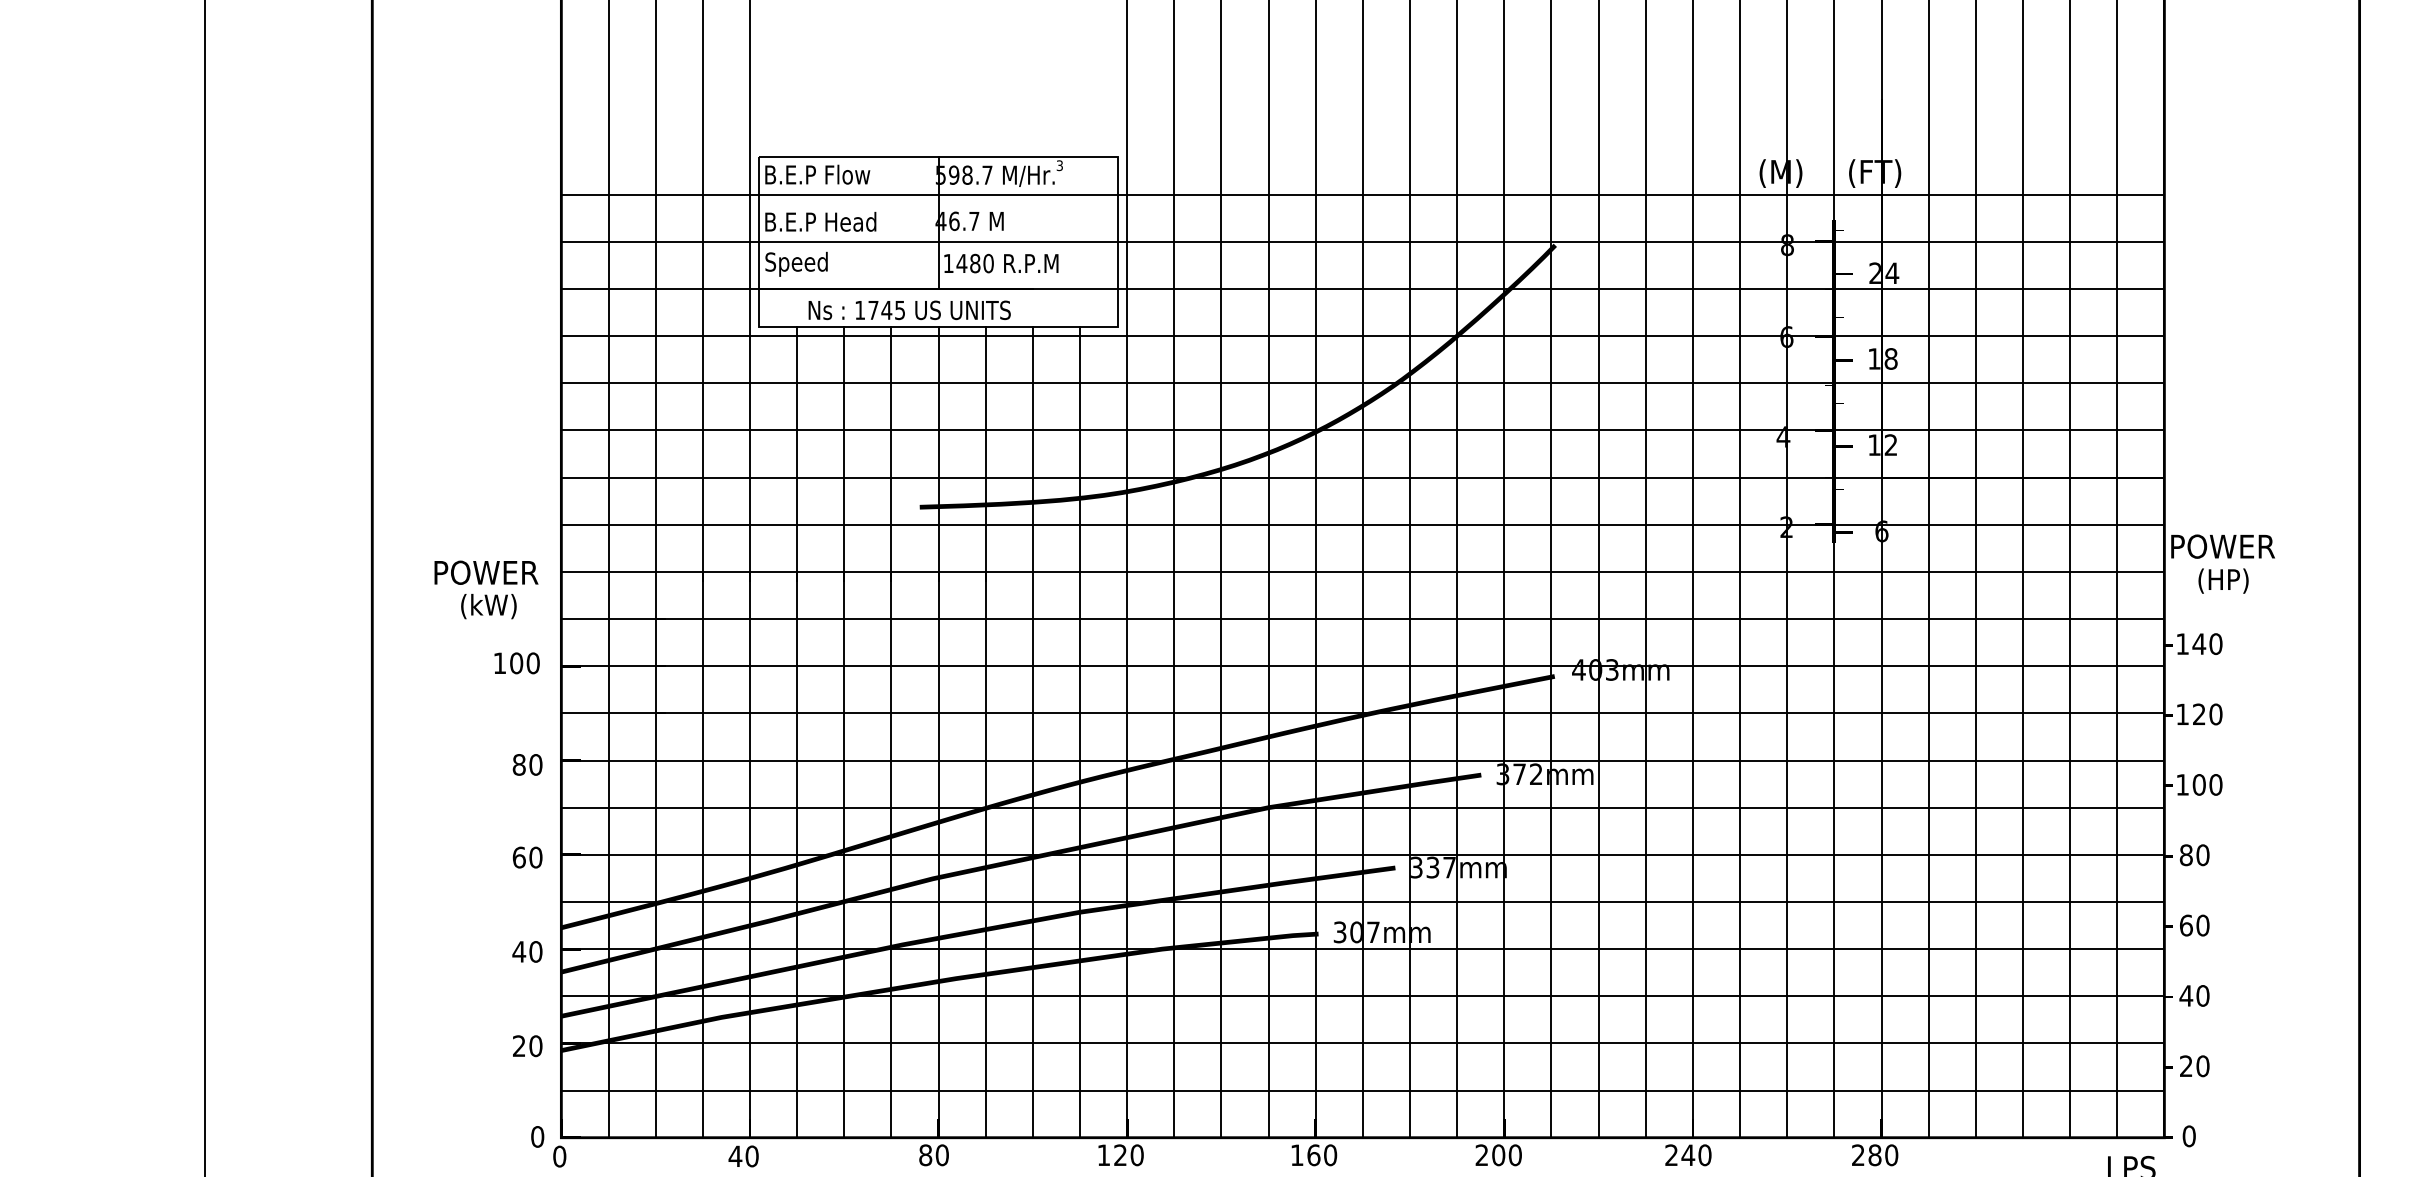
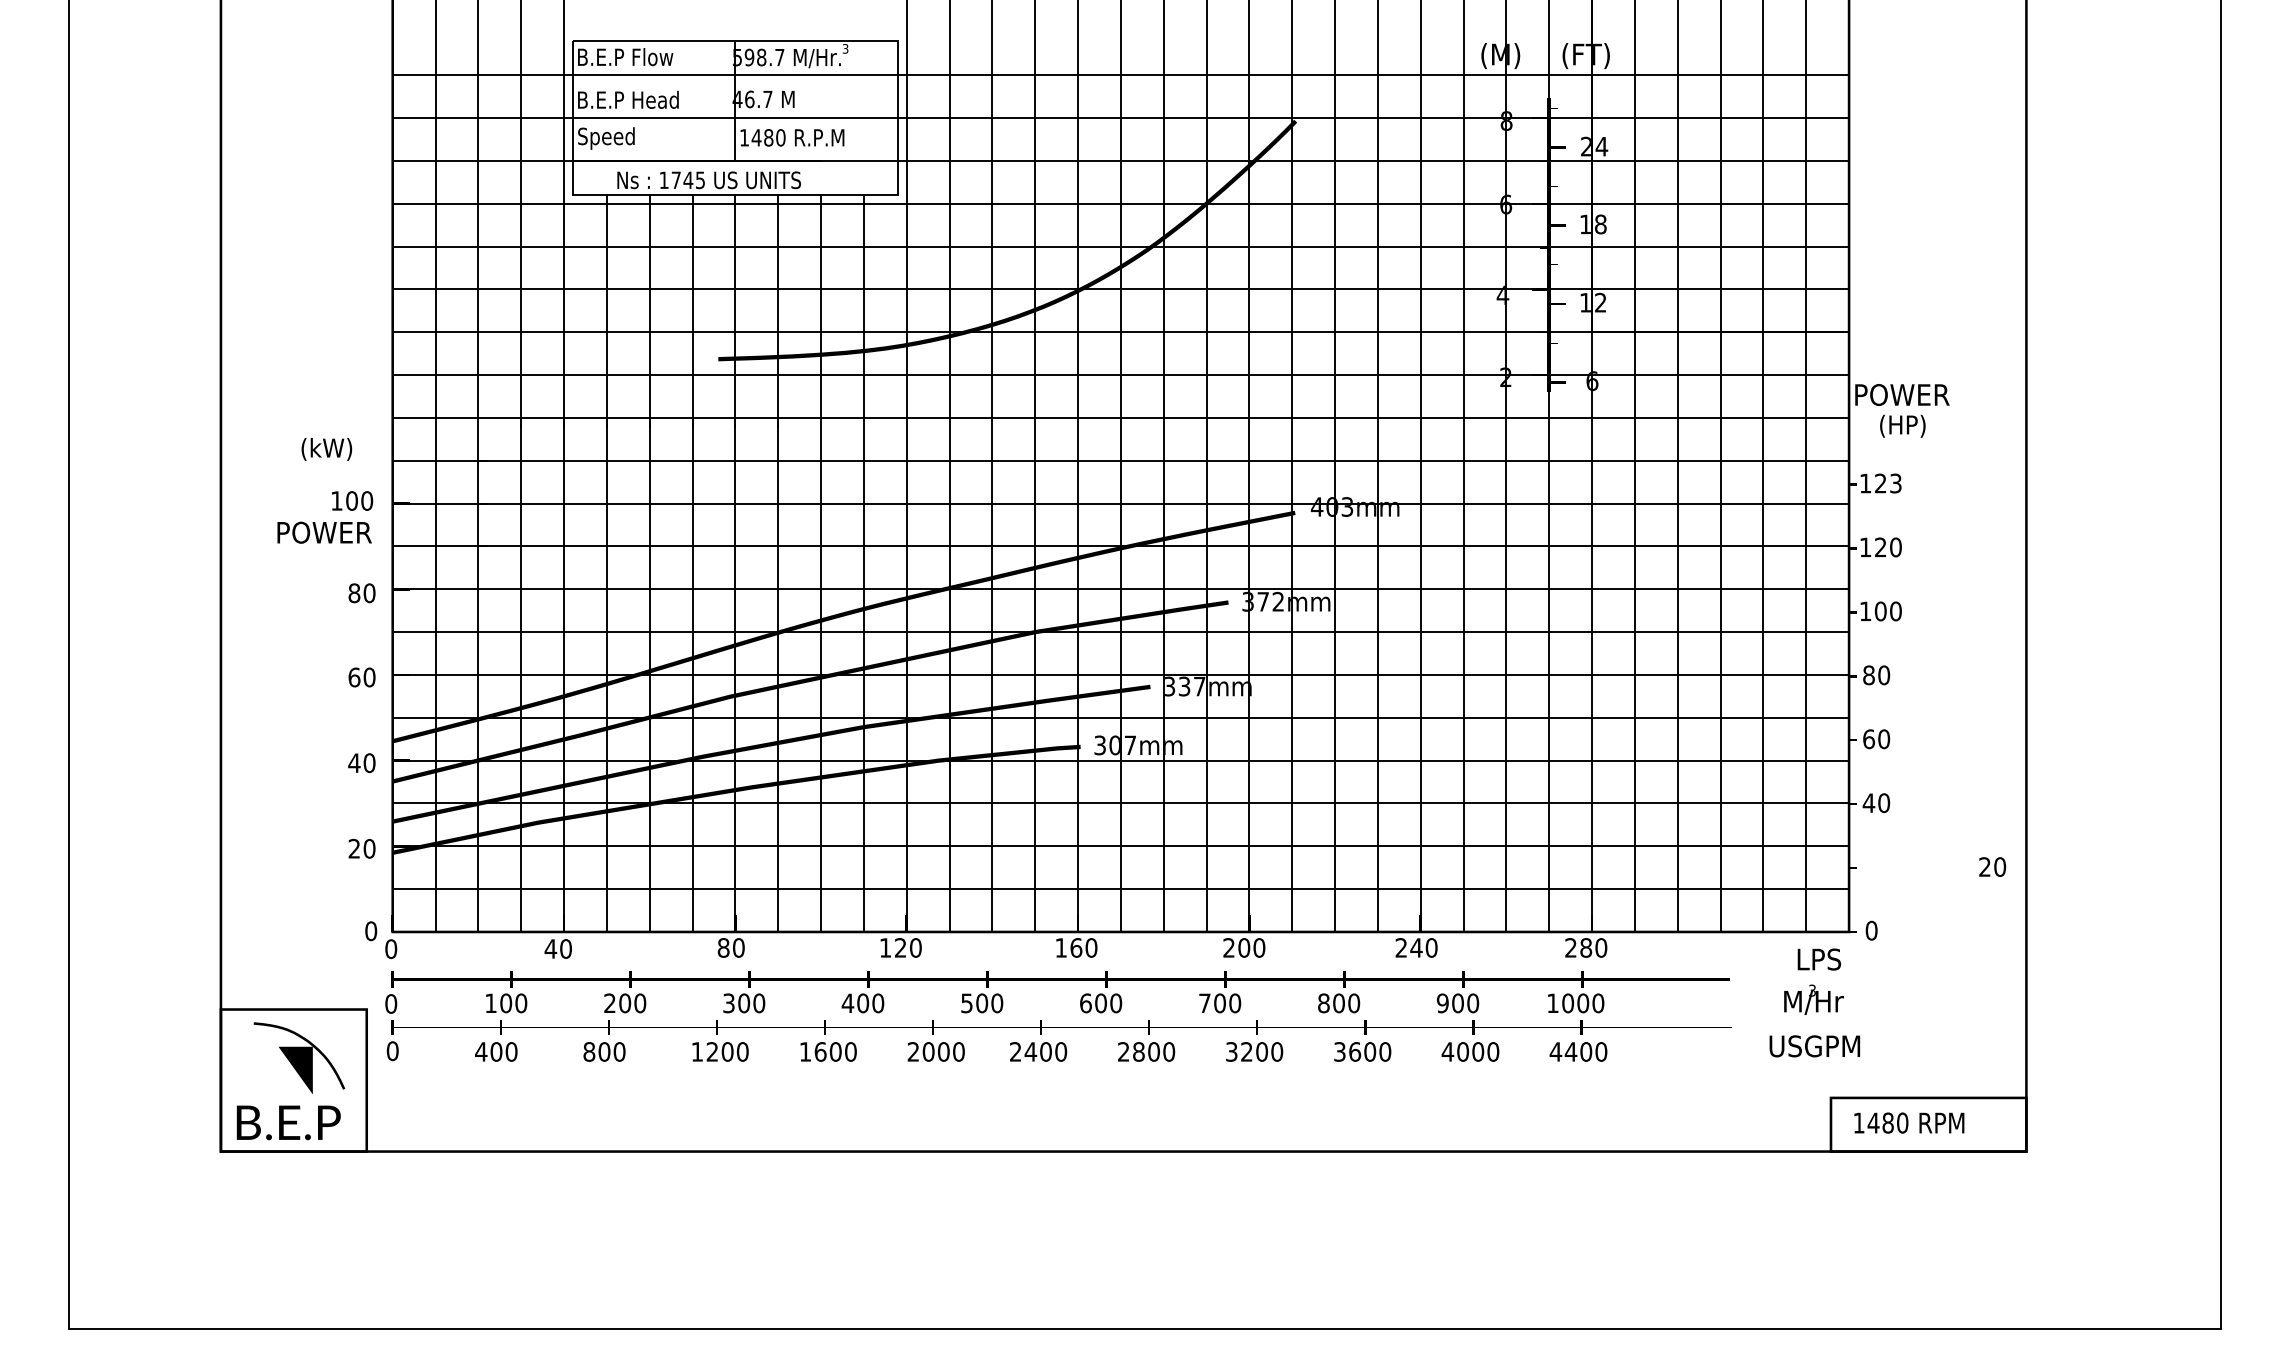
text: (486, 572) -> (324, 532), moved
text: (2206, 644) -> (1887, 483), 140 -> 123
text: (2194, 1065) -> (1992, 866), moved

